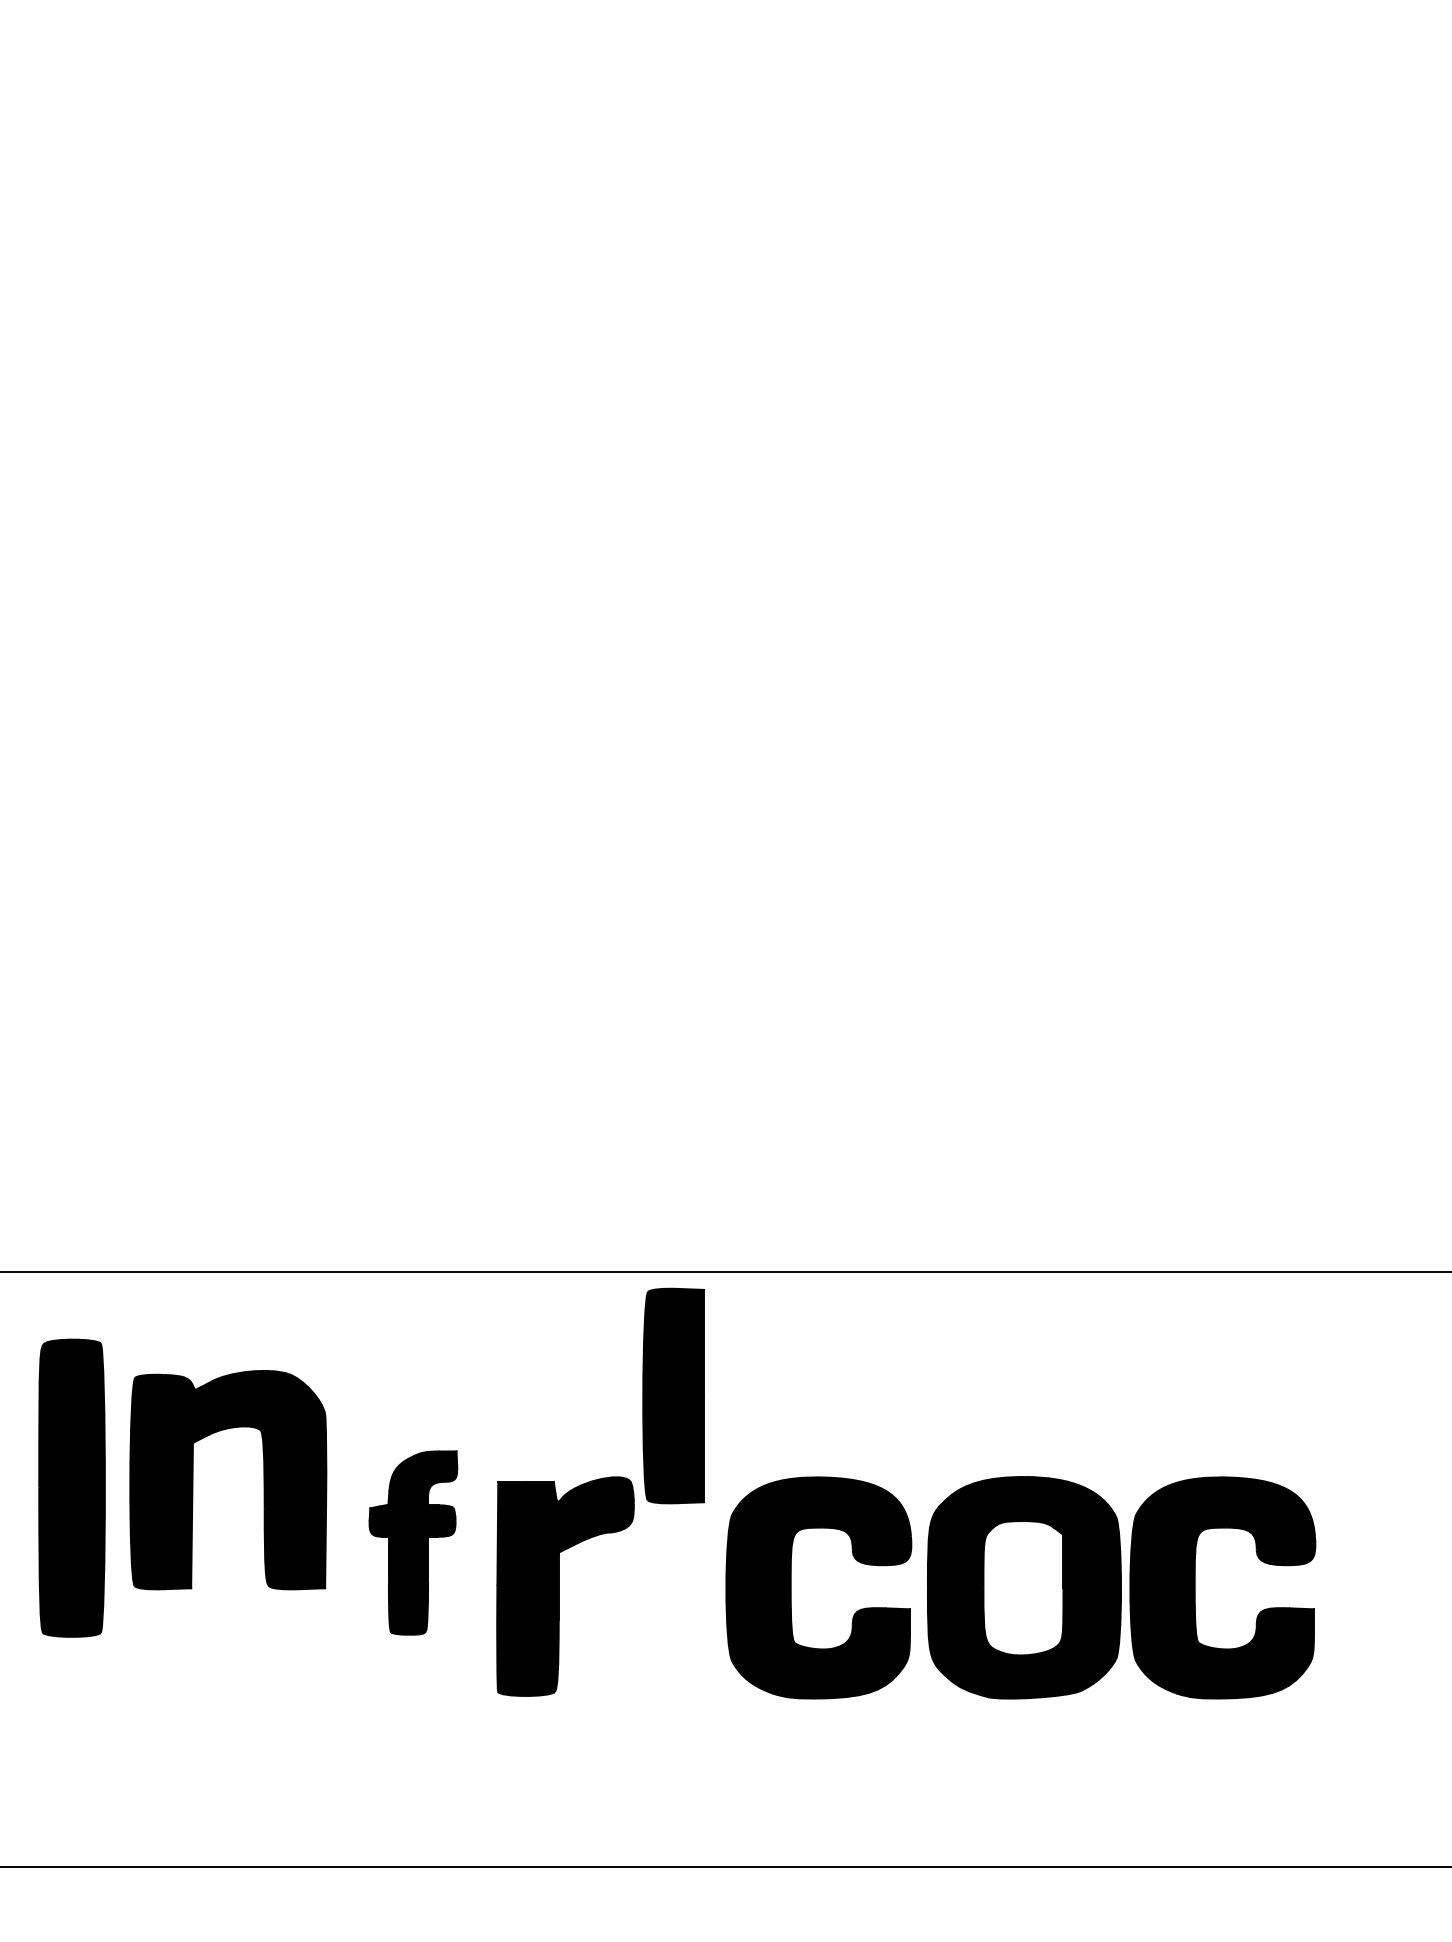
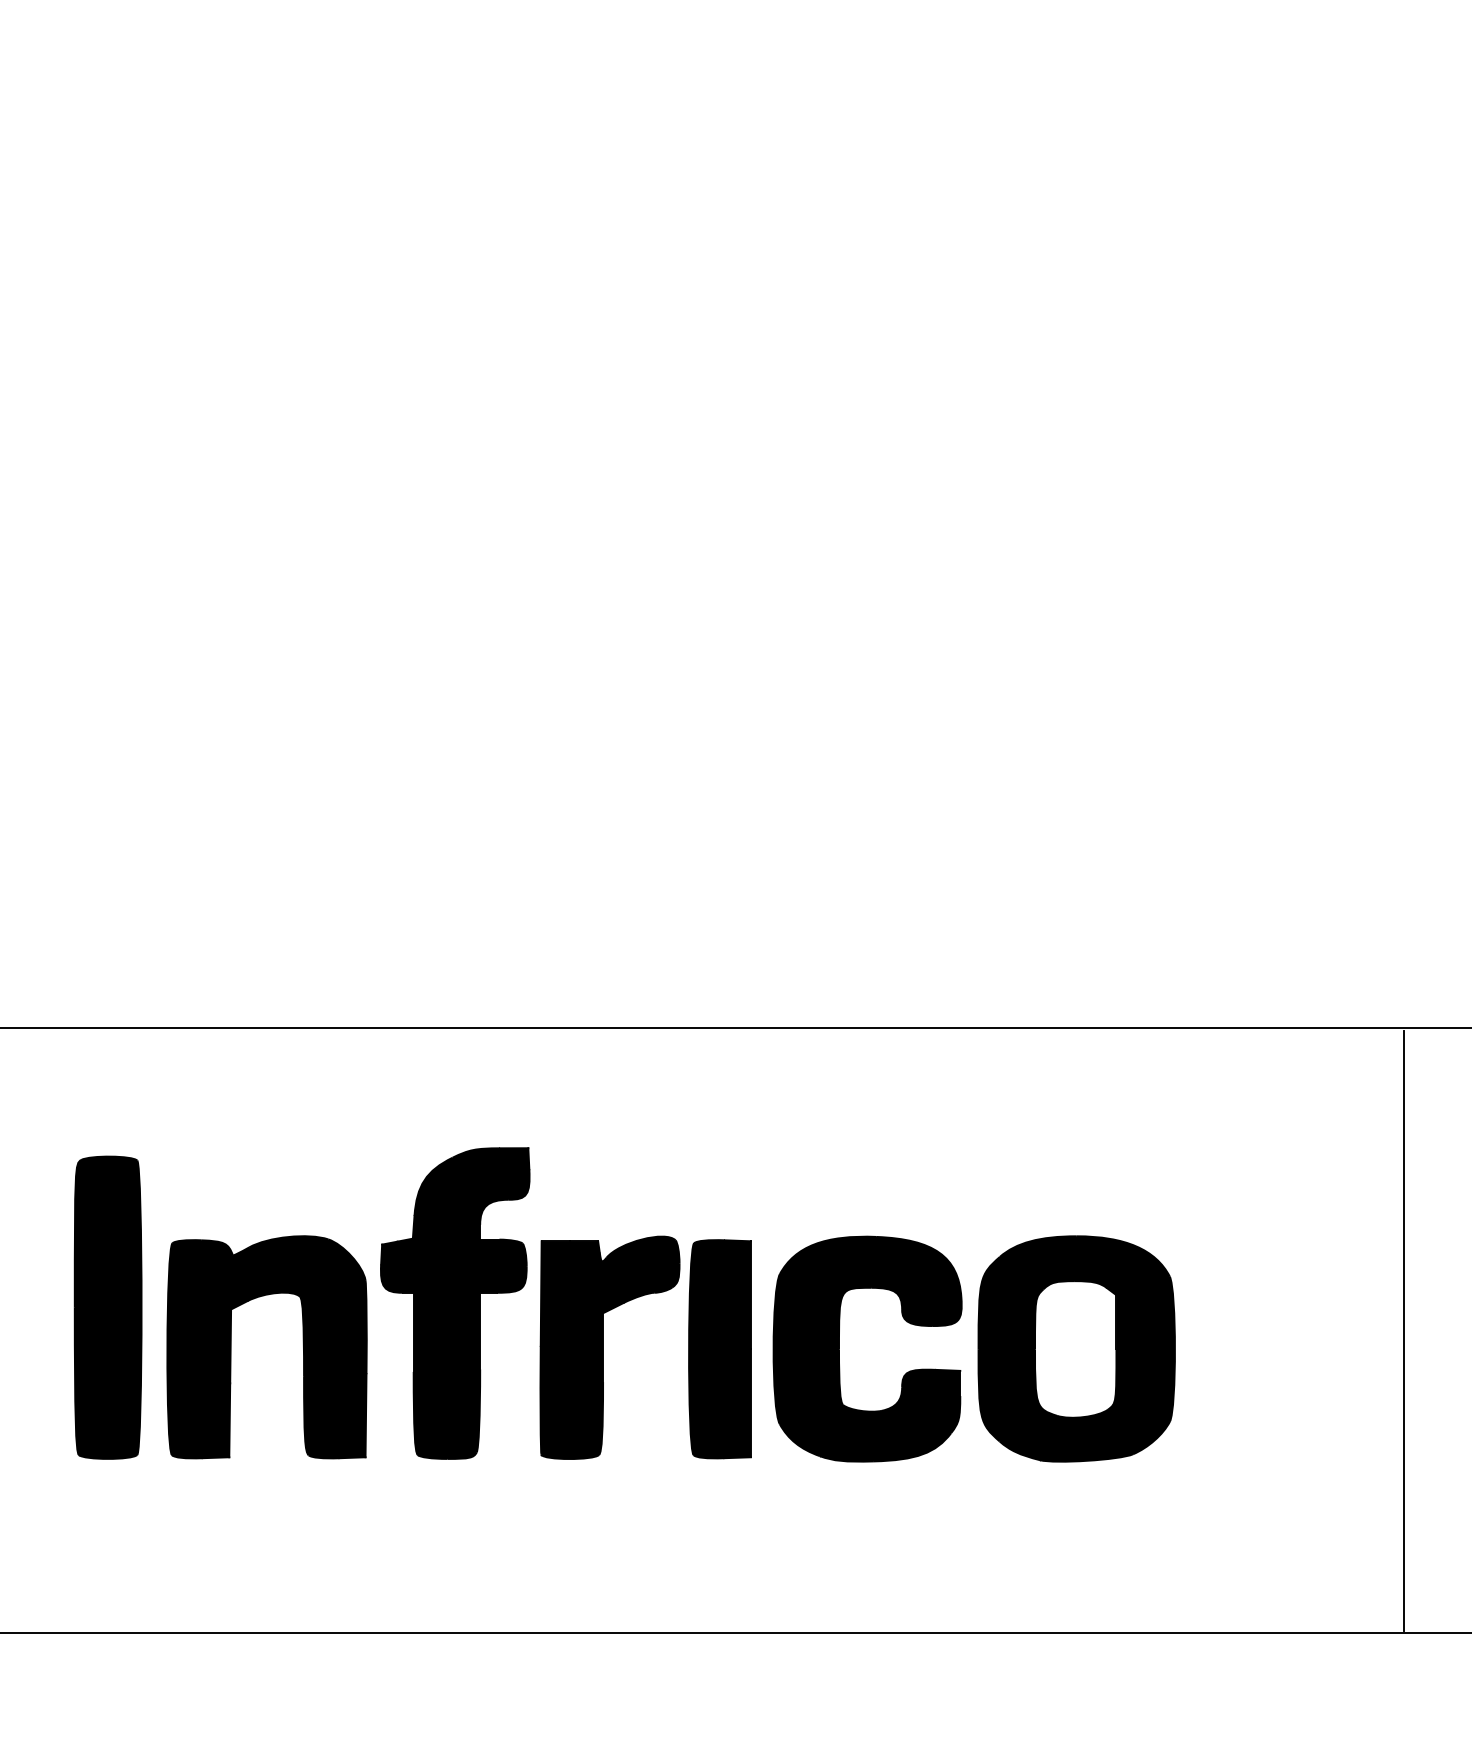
part: (673, 1395) -> (719, 1348), moved
part: (193, 1480) -> (231, 1347), moved
part: (71, 1487) -> (107, 1306), moved
part: (413, 1542) -> (455, 1302), size x1.67
line: (1345, 1569) -> (1403, 1330), added
part: (1195, 1587) -> (1250, 1348), removed

